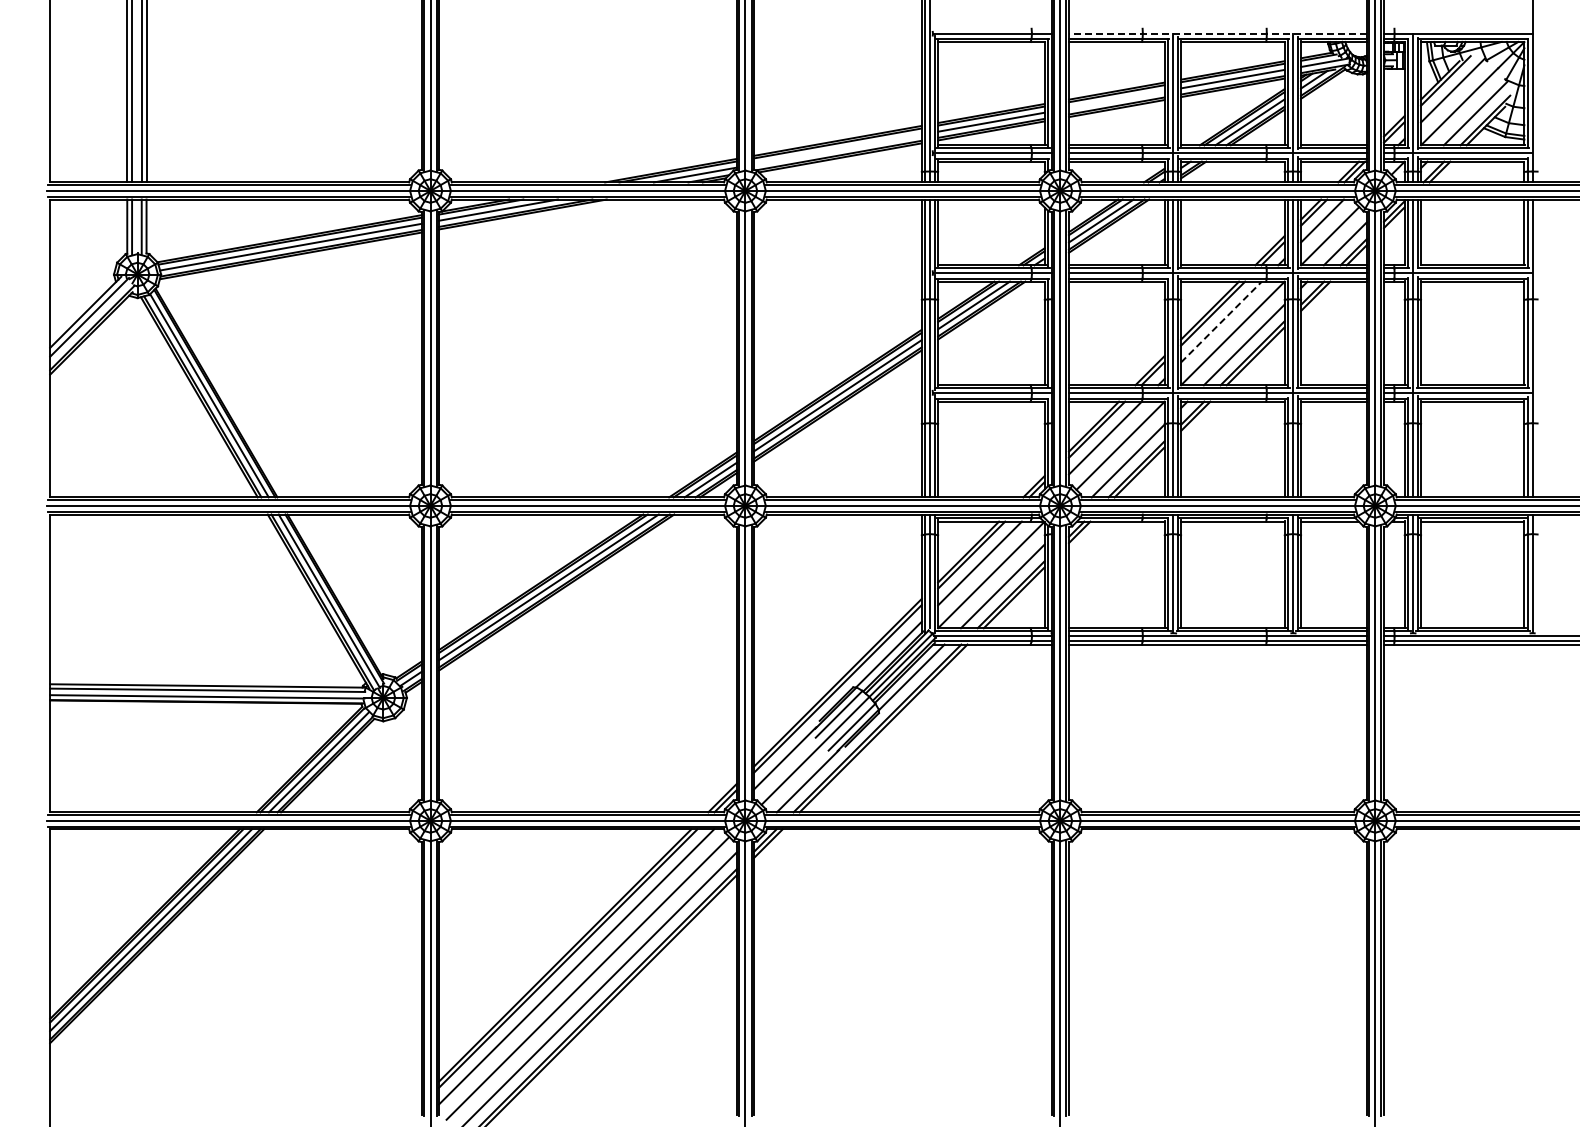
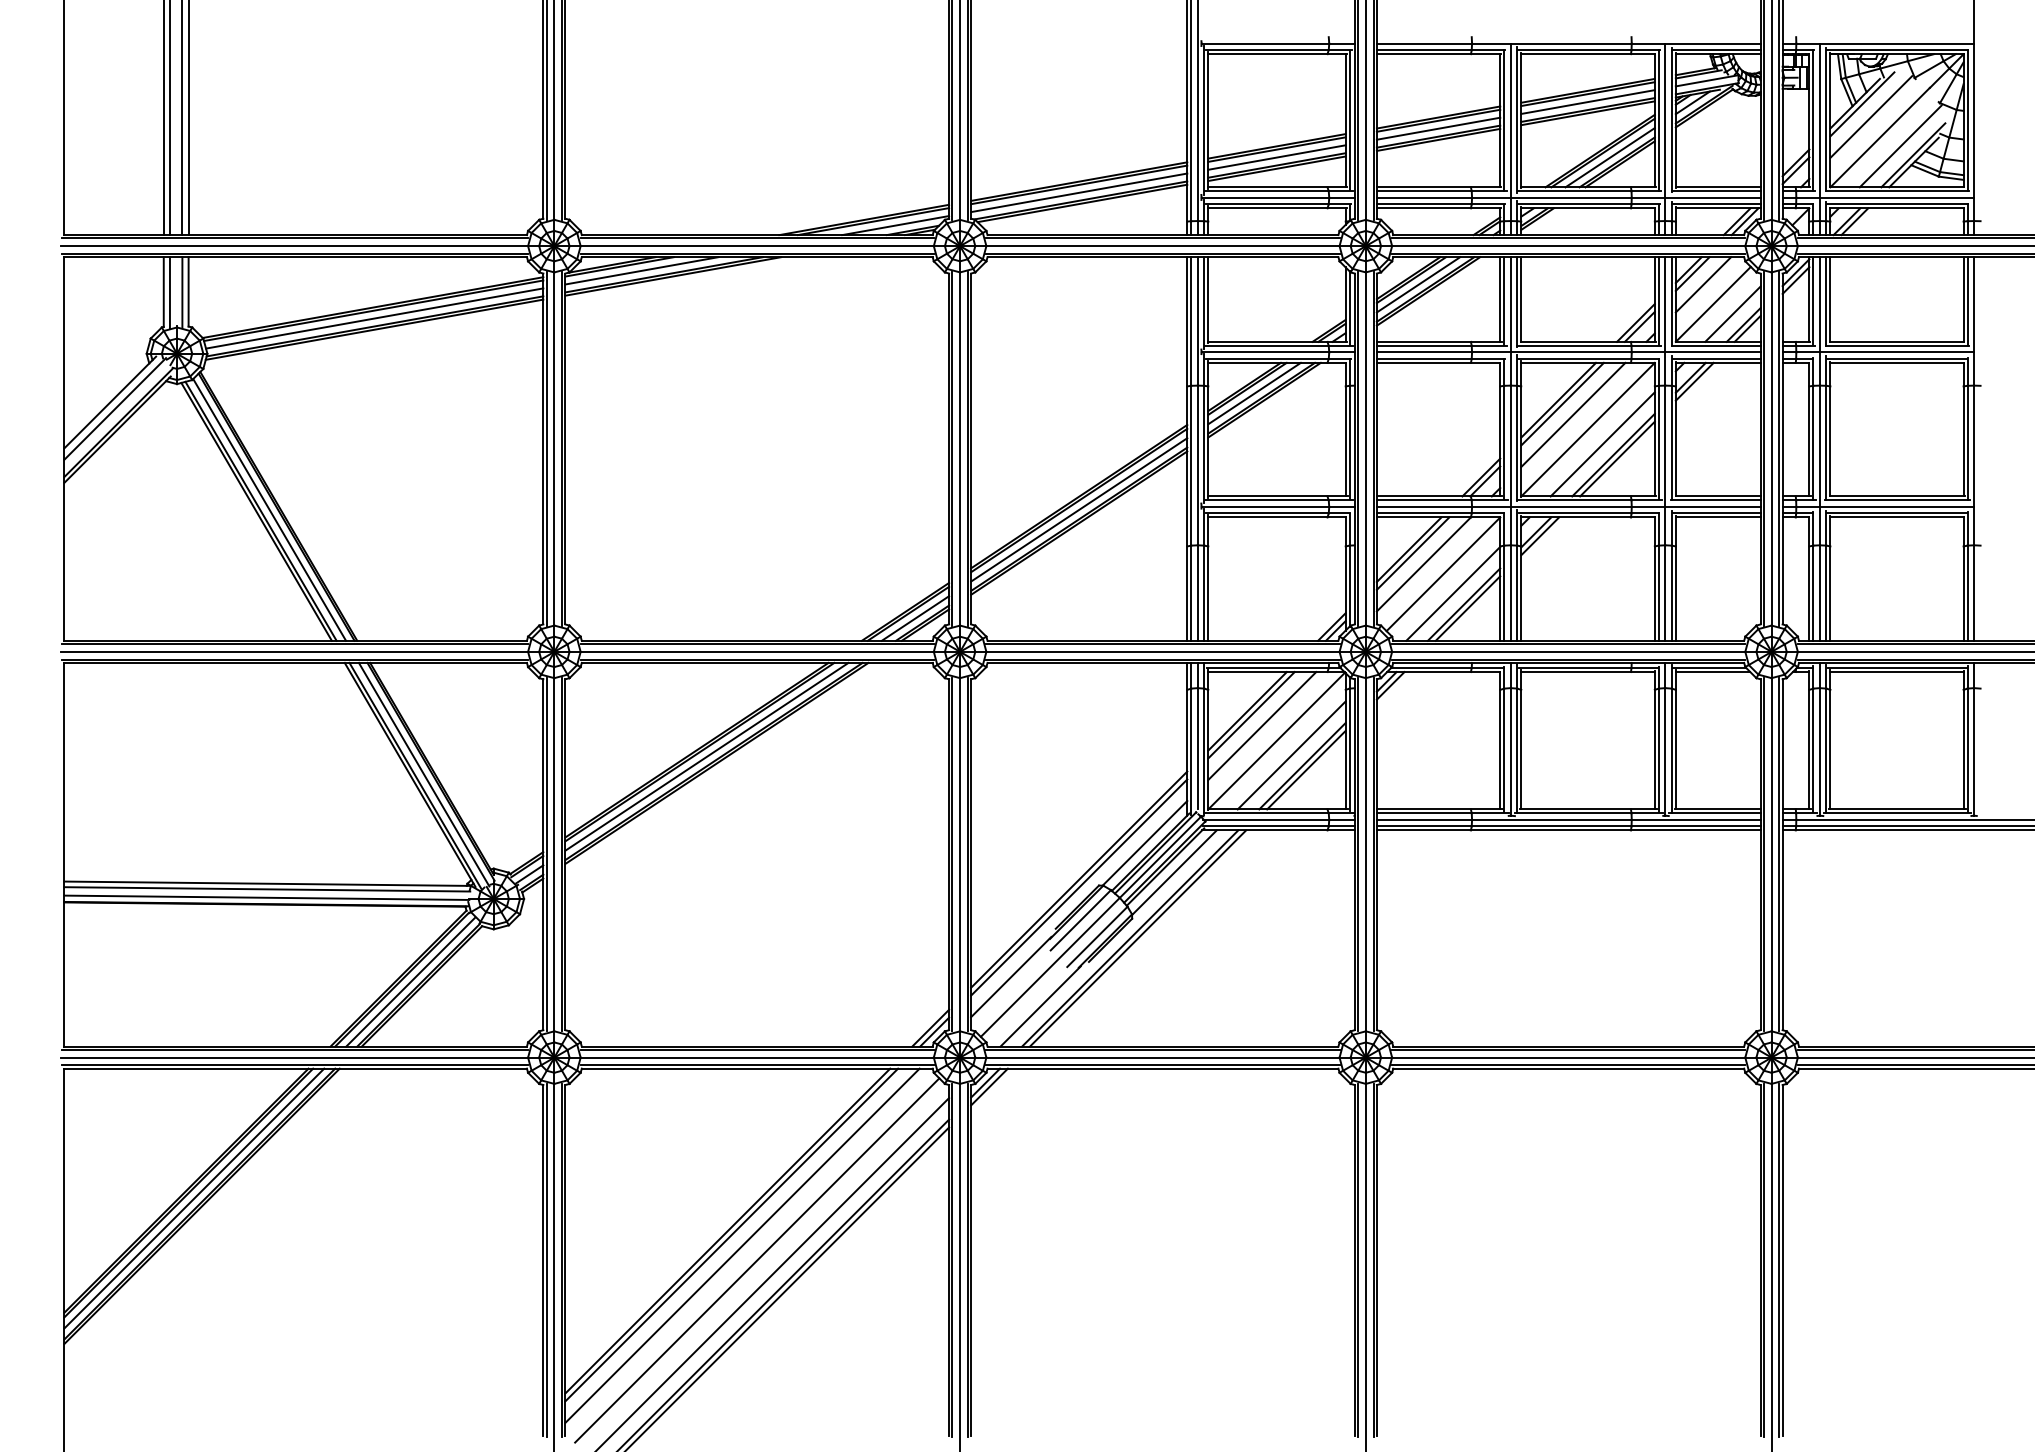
line: (1217, 33) -> (1568, 43), dashed -> solid
line: (1116, 99) -> (1438, 128), added
line: (837, 149) -> (1078, 192), added
line: (1221, 321) -> (1573, 414), dashed -> solid

